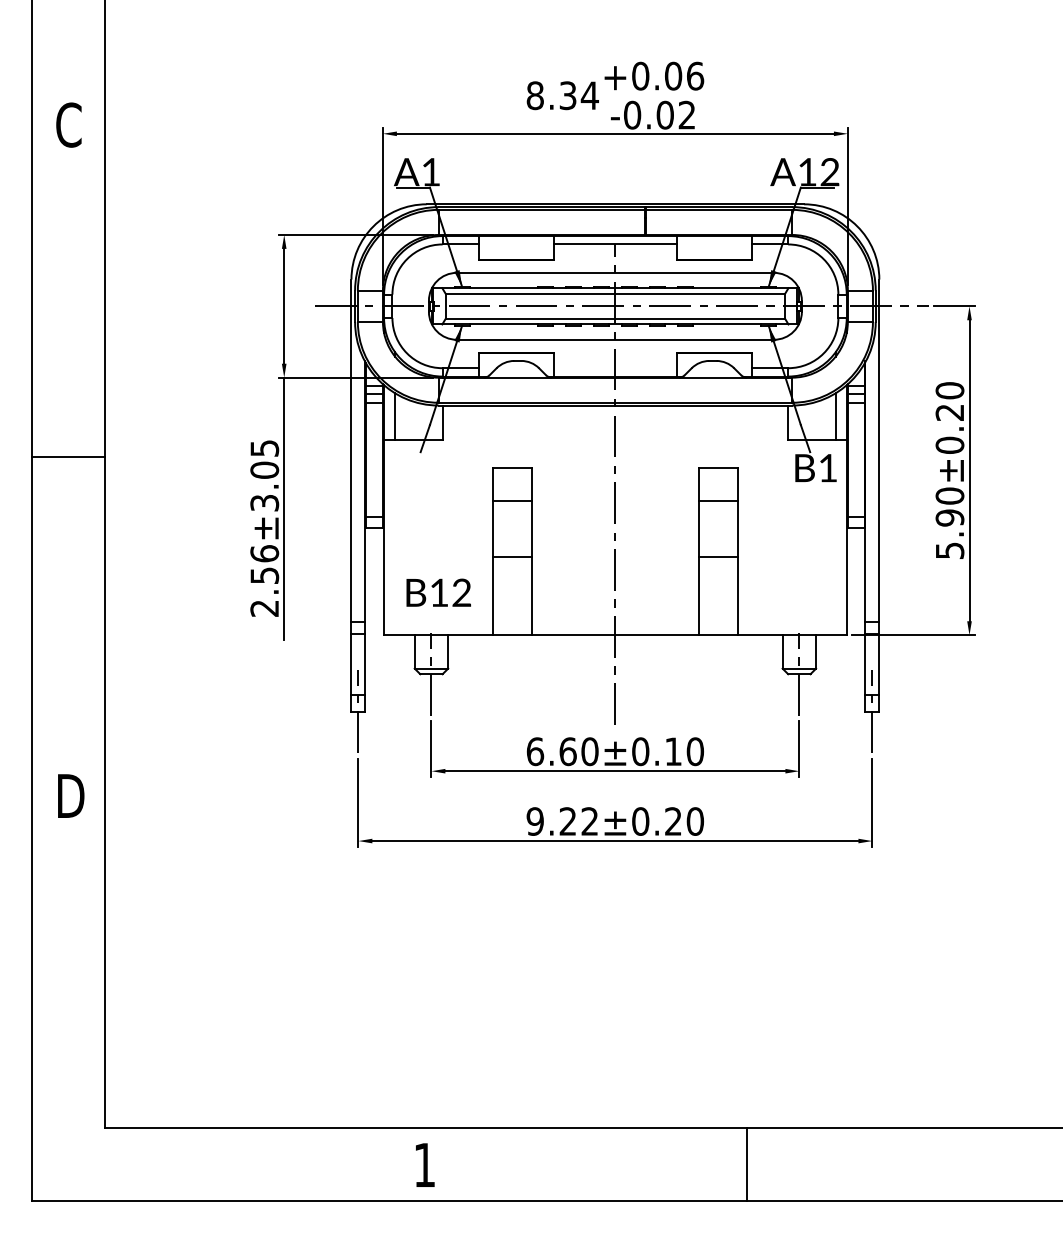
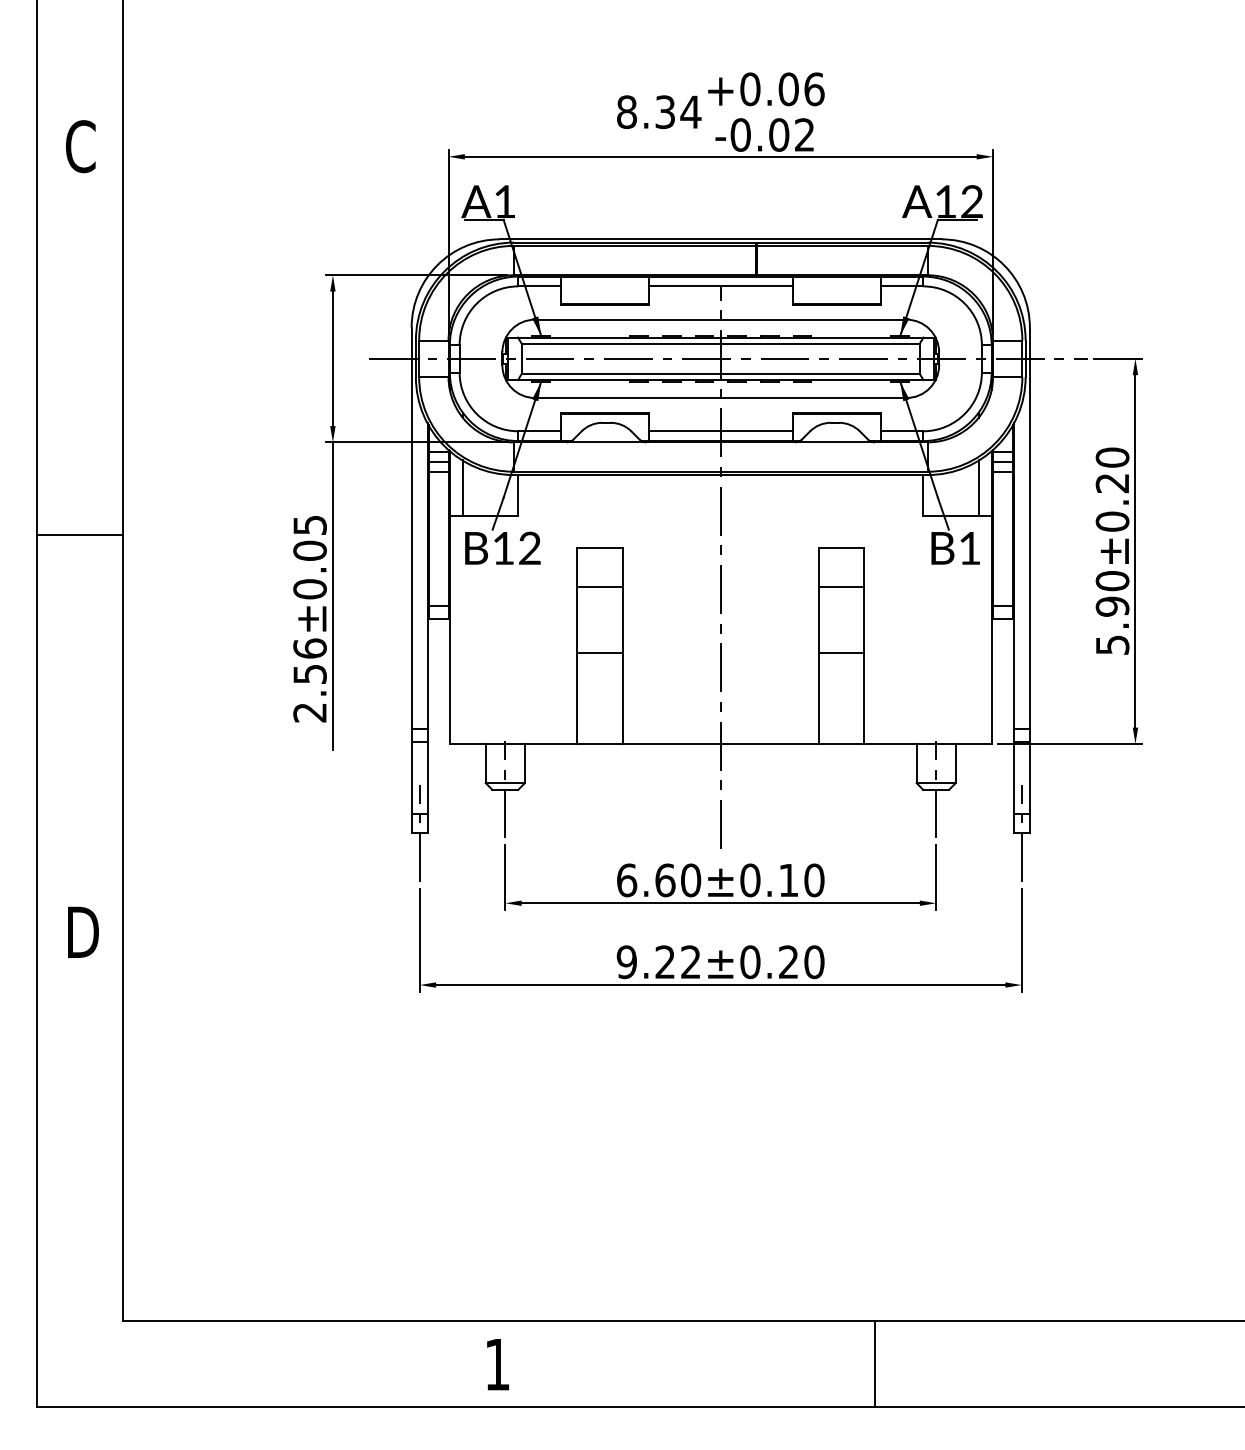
line: (615, 368) -> (720, 431), added
text: (264, 503) -> (309, 589), 2.56±3.05 -> 2.56±0.05
text: (438, 592) -> (502, 547), moved

